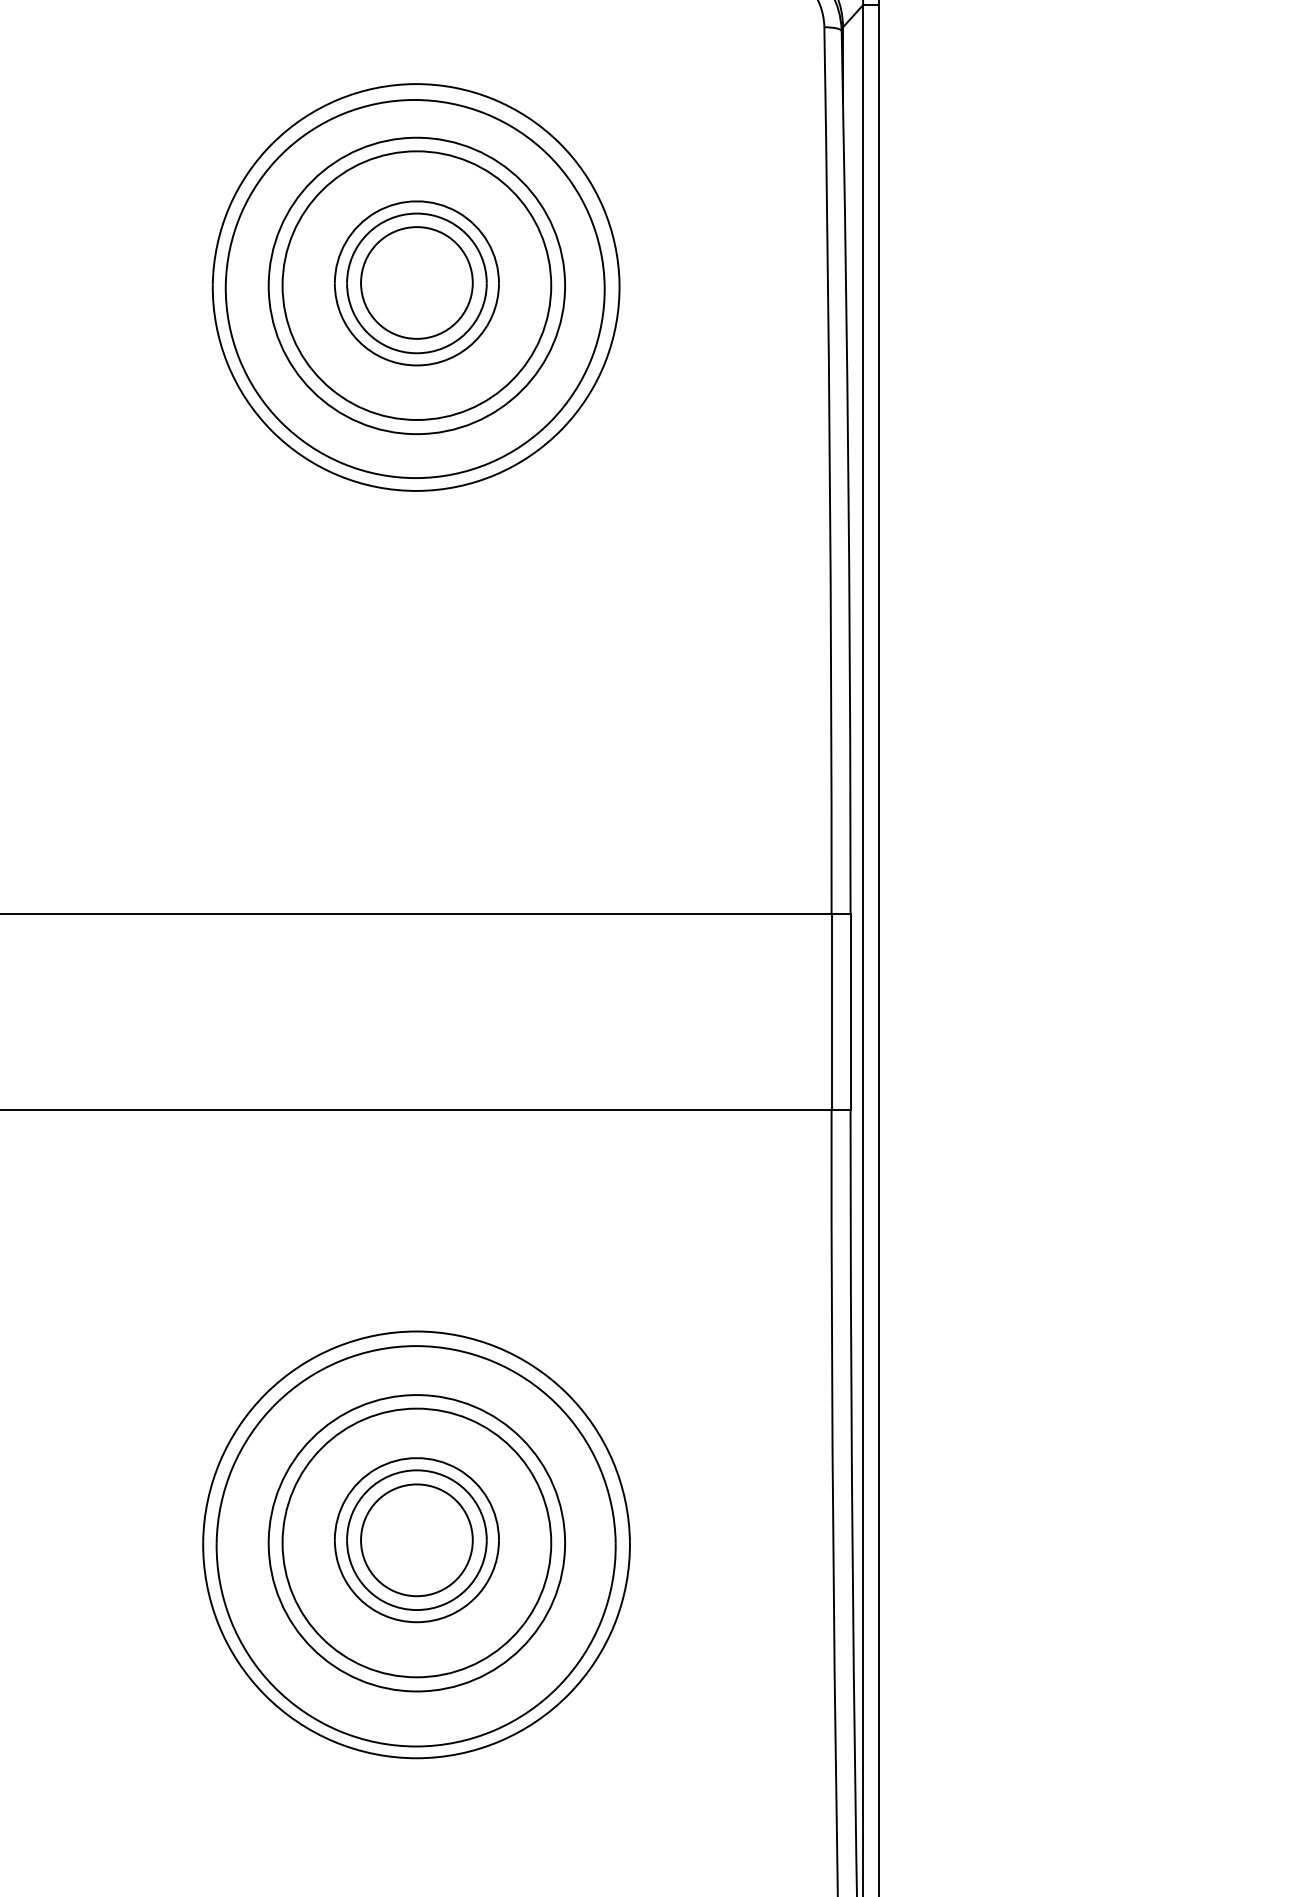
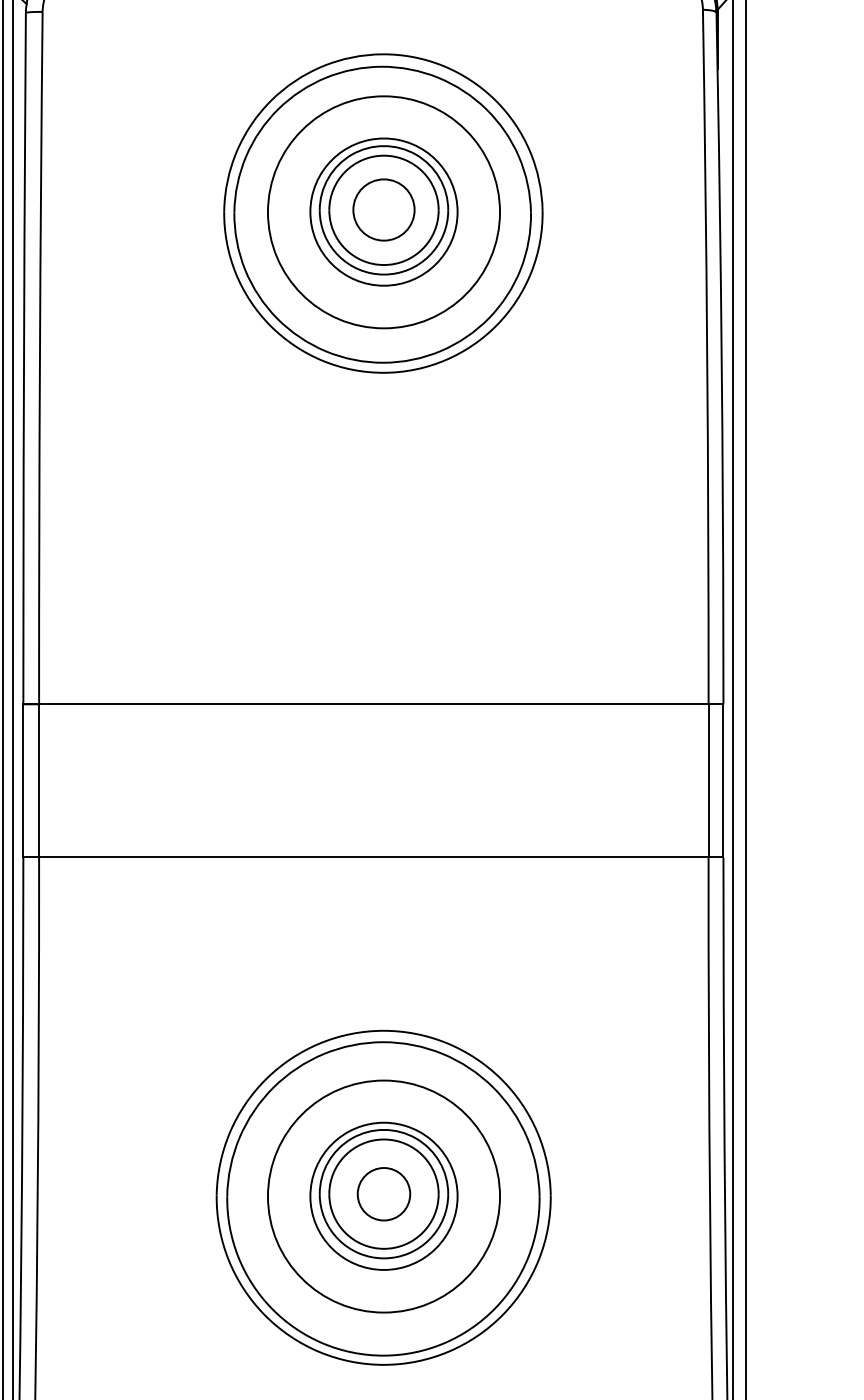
circle: (416, 282) -> (383, 209), size x0.7
circle: (416, 285) -> (383, 211), size x0.7
circle: (416, 1540) -> (383, 1194), size x0.6
circle: (416, 1542) -> (383, 1195), size x0.7

